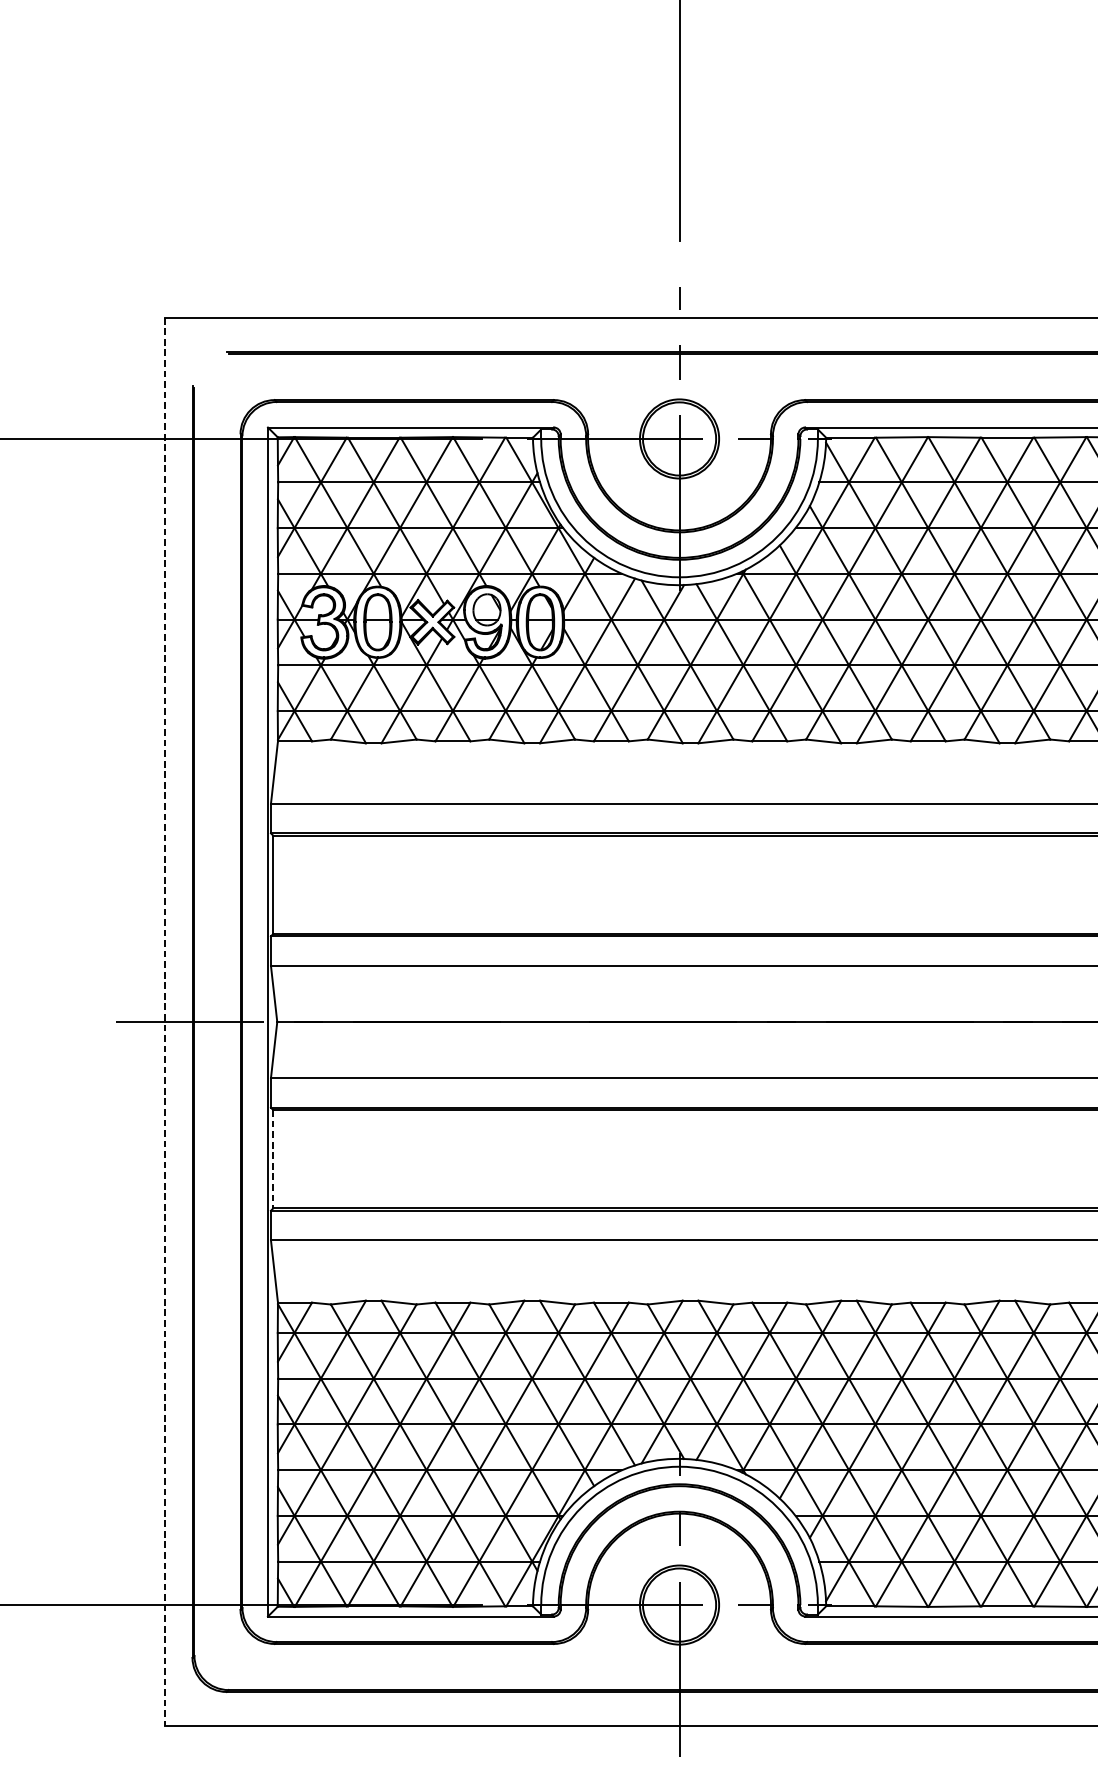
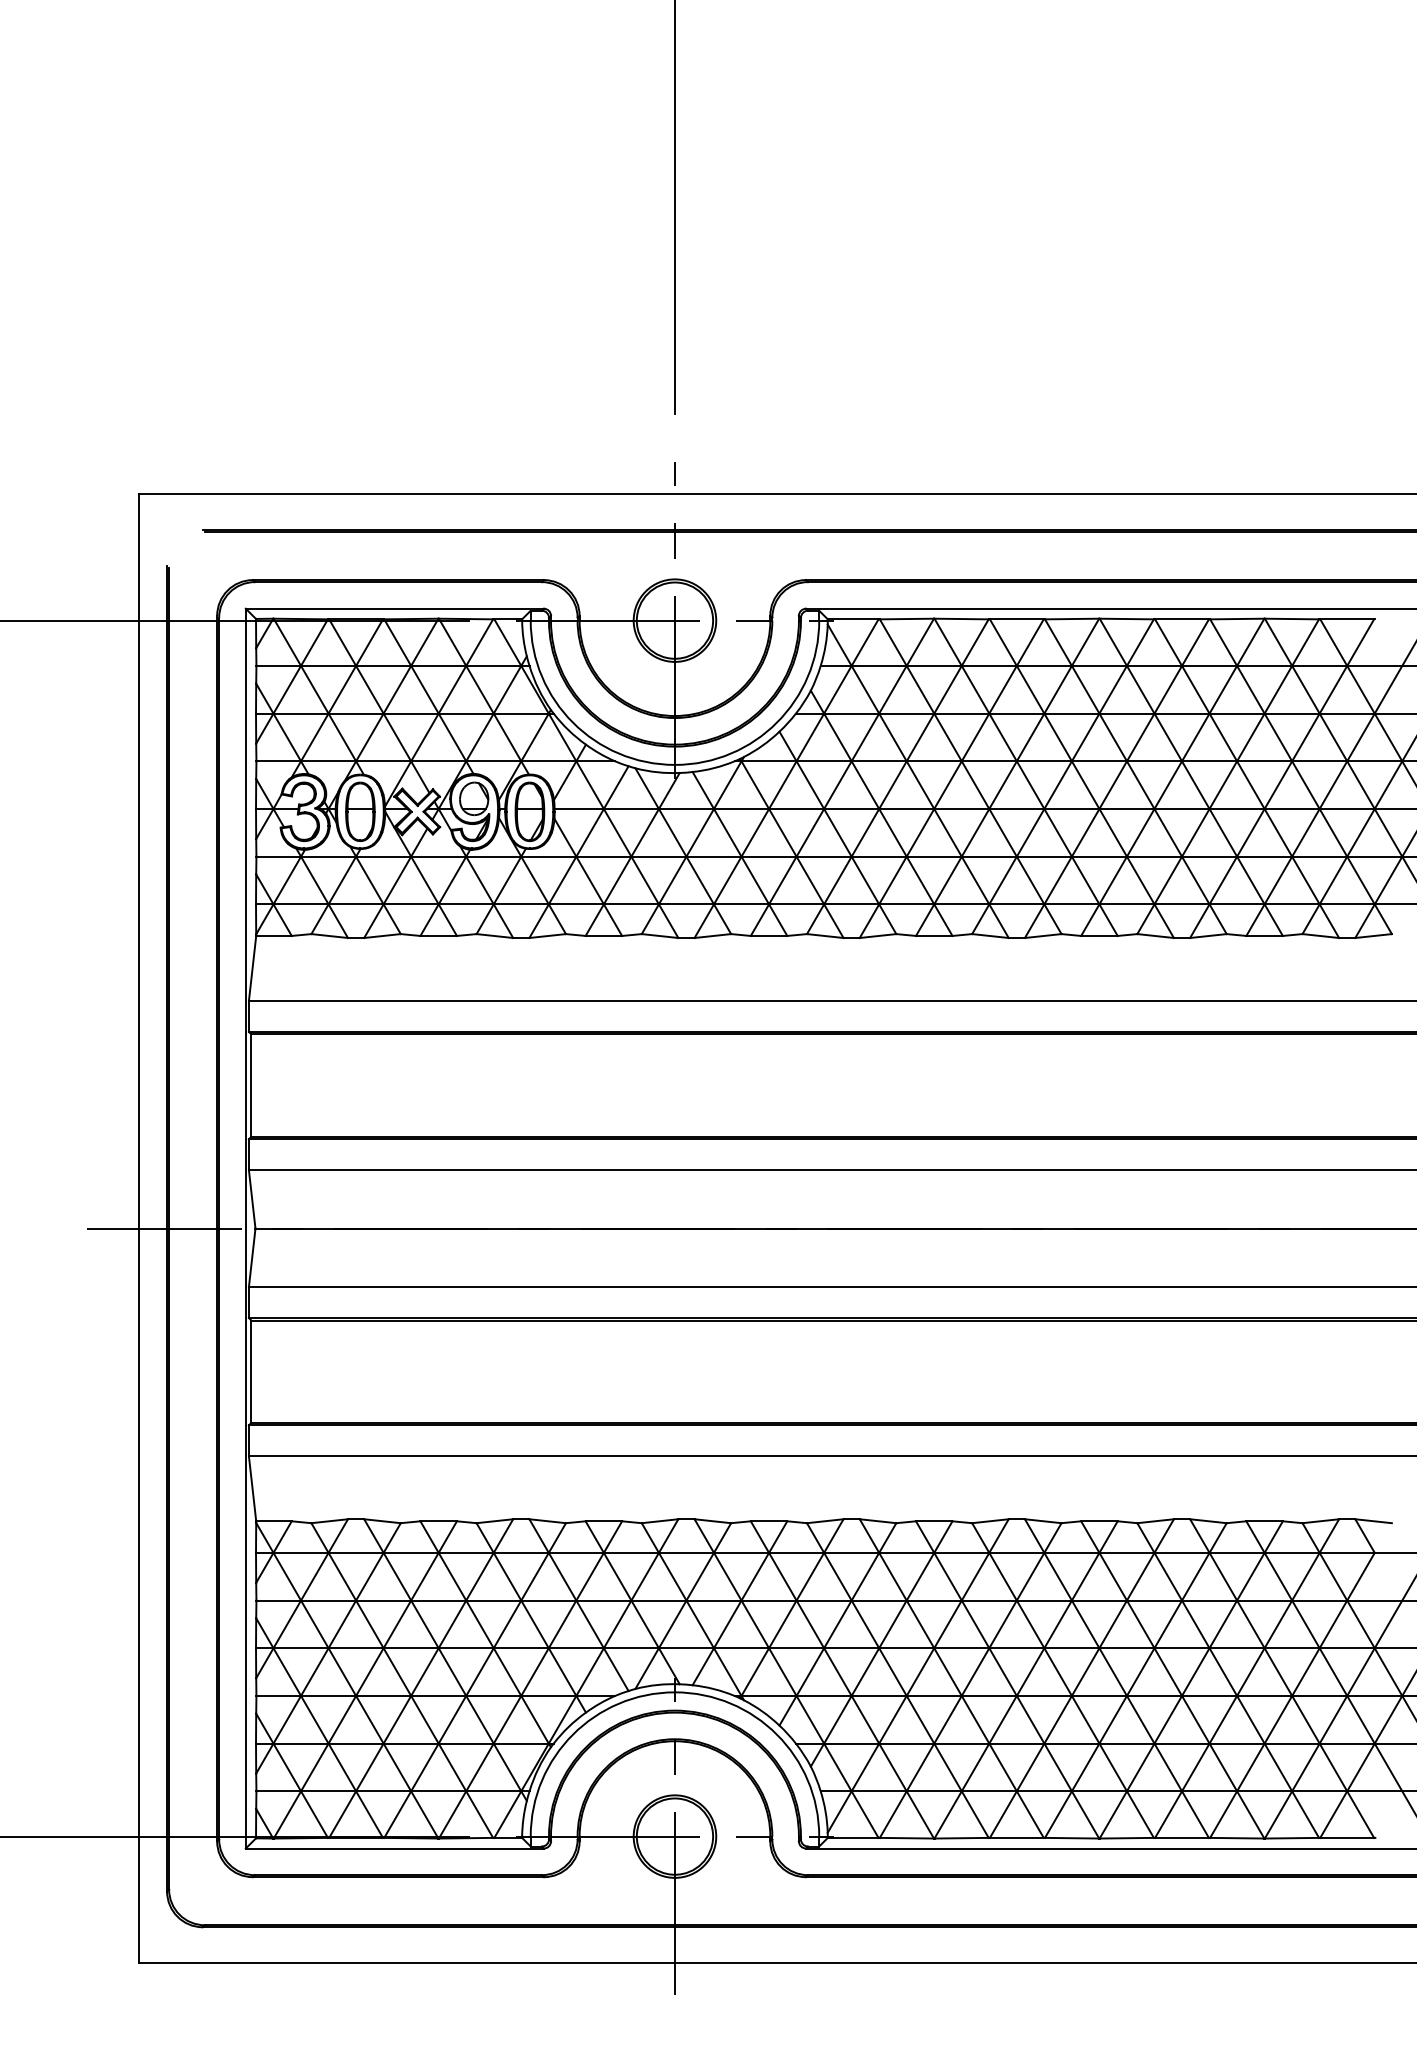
line: (165, 1022) -> (138, 1229), dashed -> solid
line: (273, 1159) -> (251, 1372), dashed -> solid

